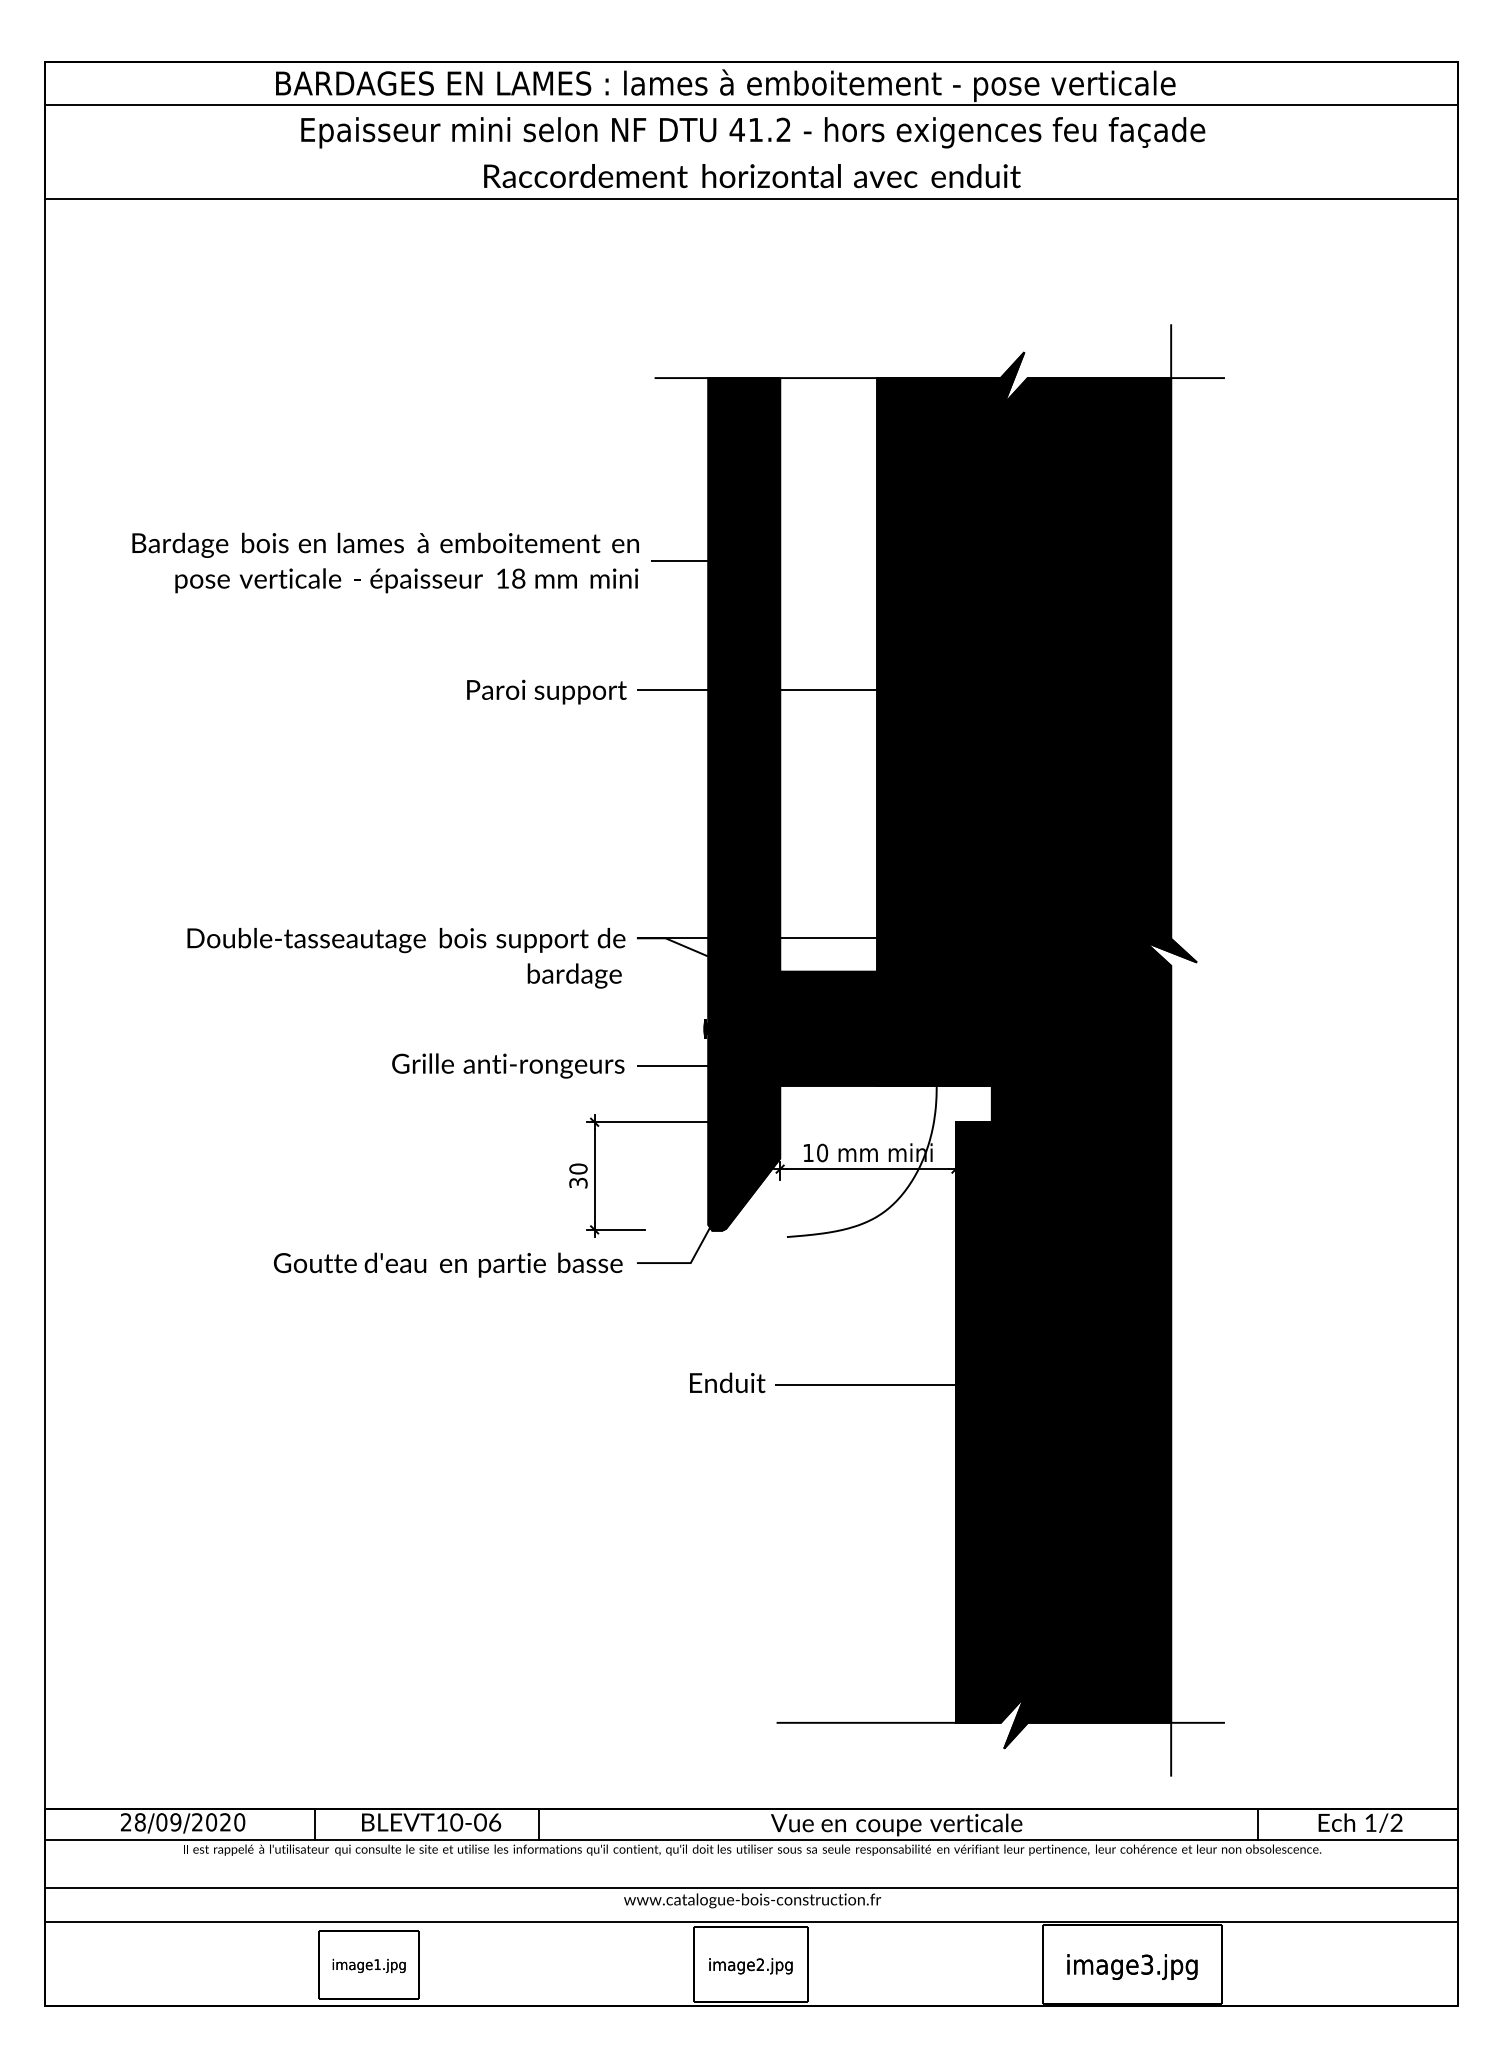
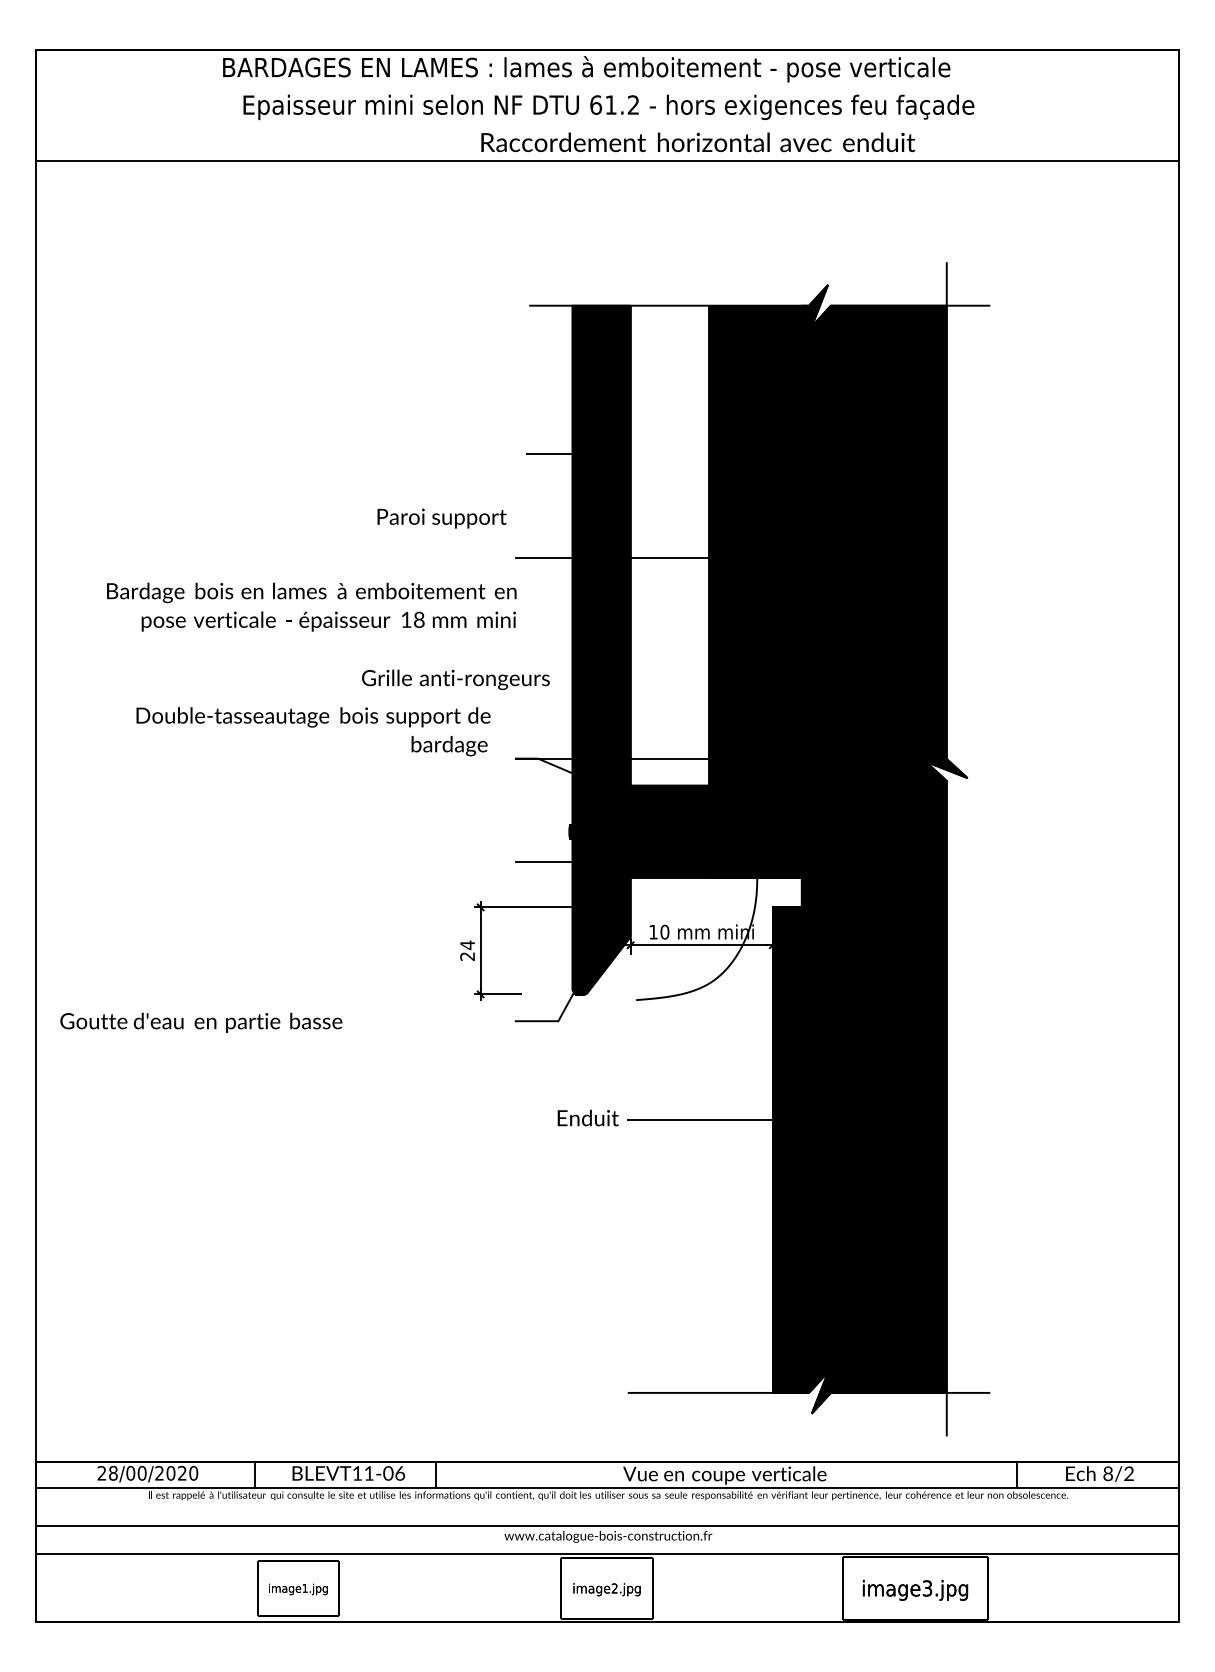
line: (751, 104) -> (607, 84), removed
text: (736, 129) -> (595, 104), 41.2 -> 61.2
text: (752, 176) -> (698, 142), moved
text: (385, 562) -> (311, 606), moved
text: (546, 691) -> (441, 518), moved
text: (406, 957) -> (313, 731), moved
text: (507, 1065) -> (455, 679), moved
text: (578, 1175) -> (467, 950), 30 -> 24
text: (448, 1264) -> (201, 1022), moved
text: (175, 1822) -> (141, 1473), 28/09/2020 -> 28/00/2020
text: (457, 1822) -> (369, 1473), \c16711848;BLEVT10-06 -> \c16711848;BLEVT11-06
text: (1369, 1822) -> (1107, 1473), 1/2 -> 8/2

